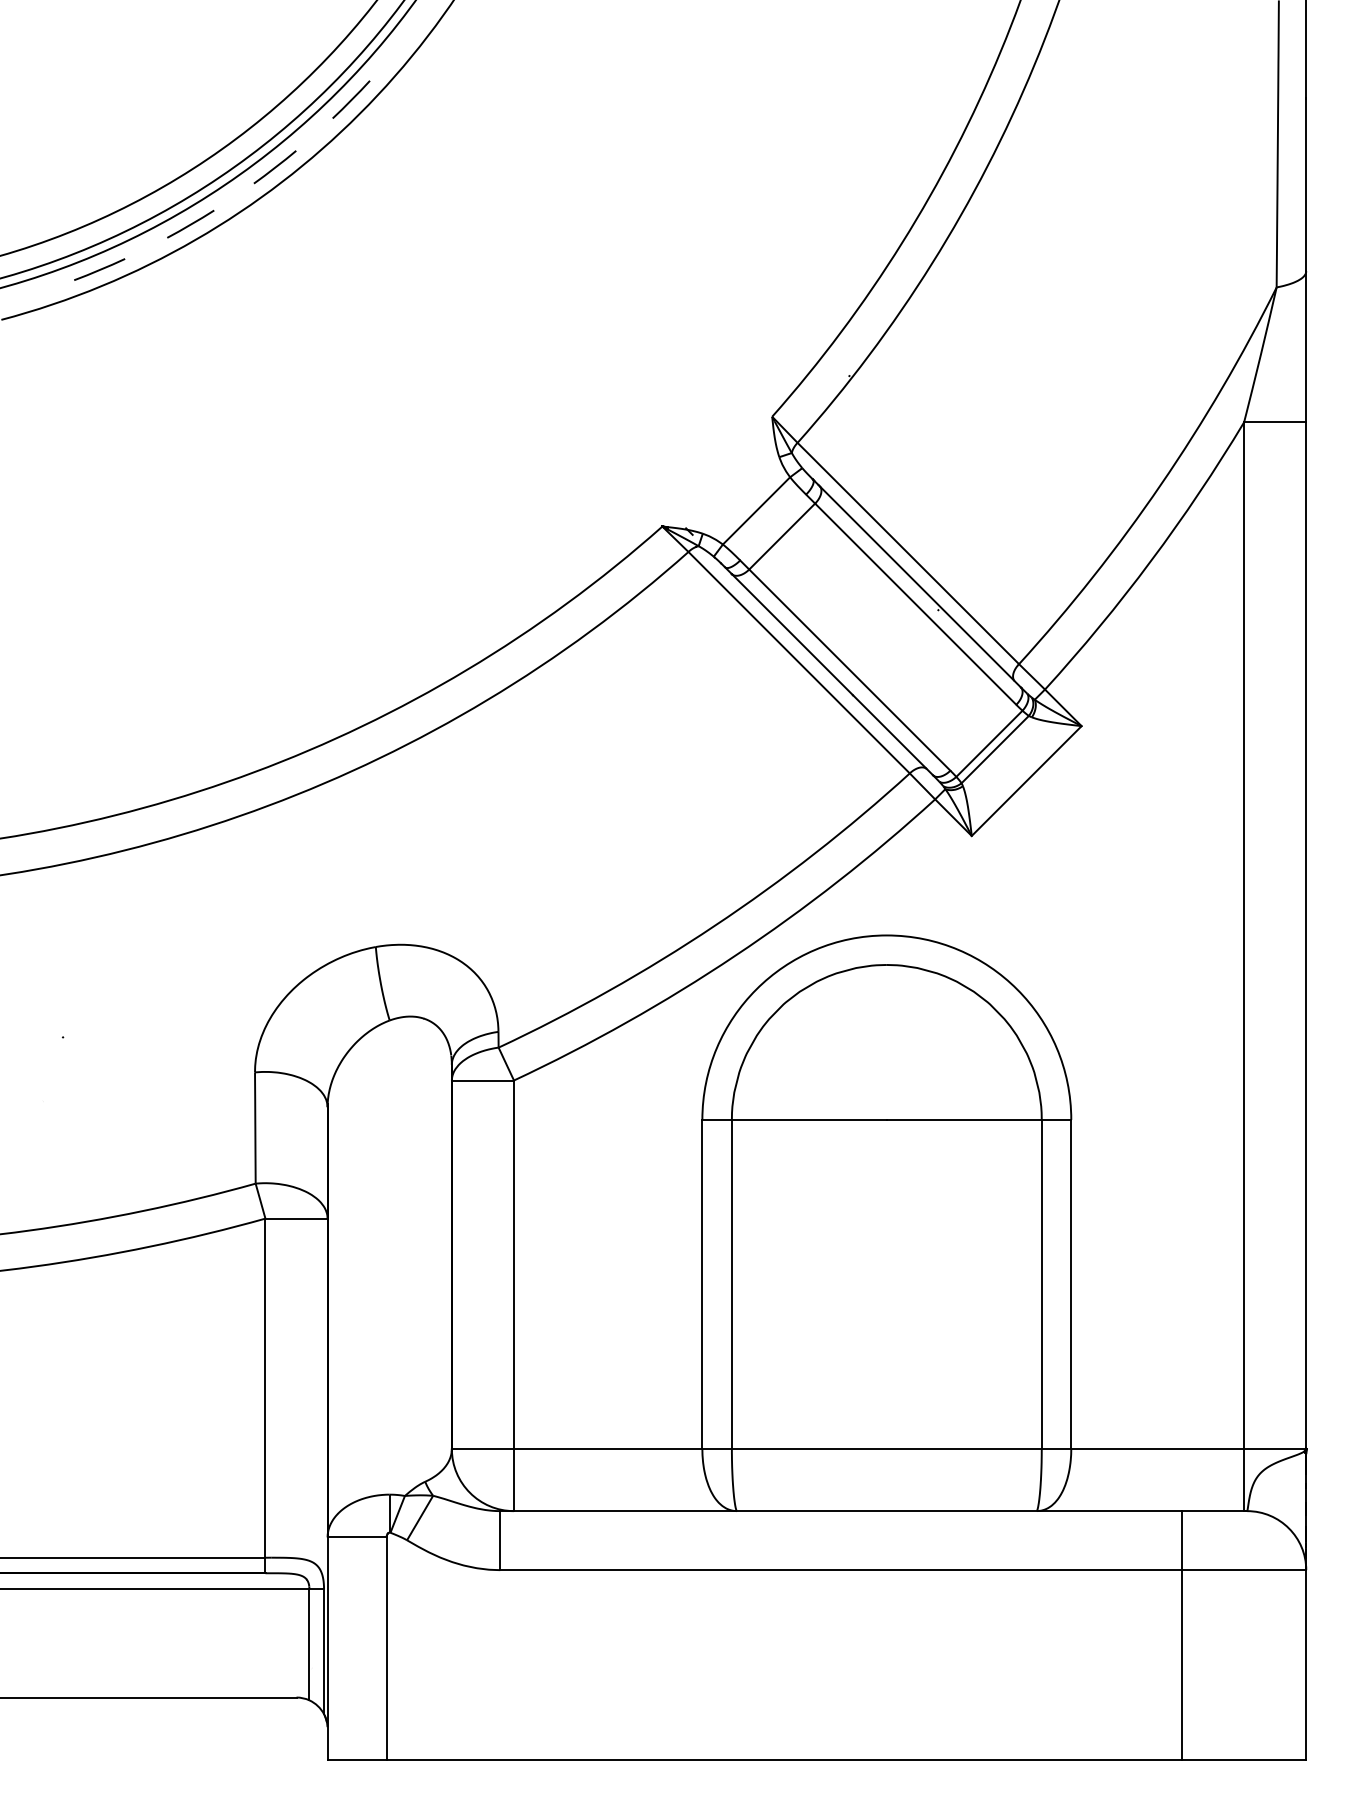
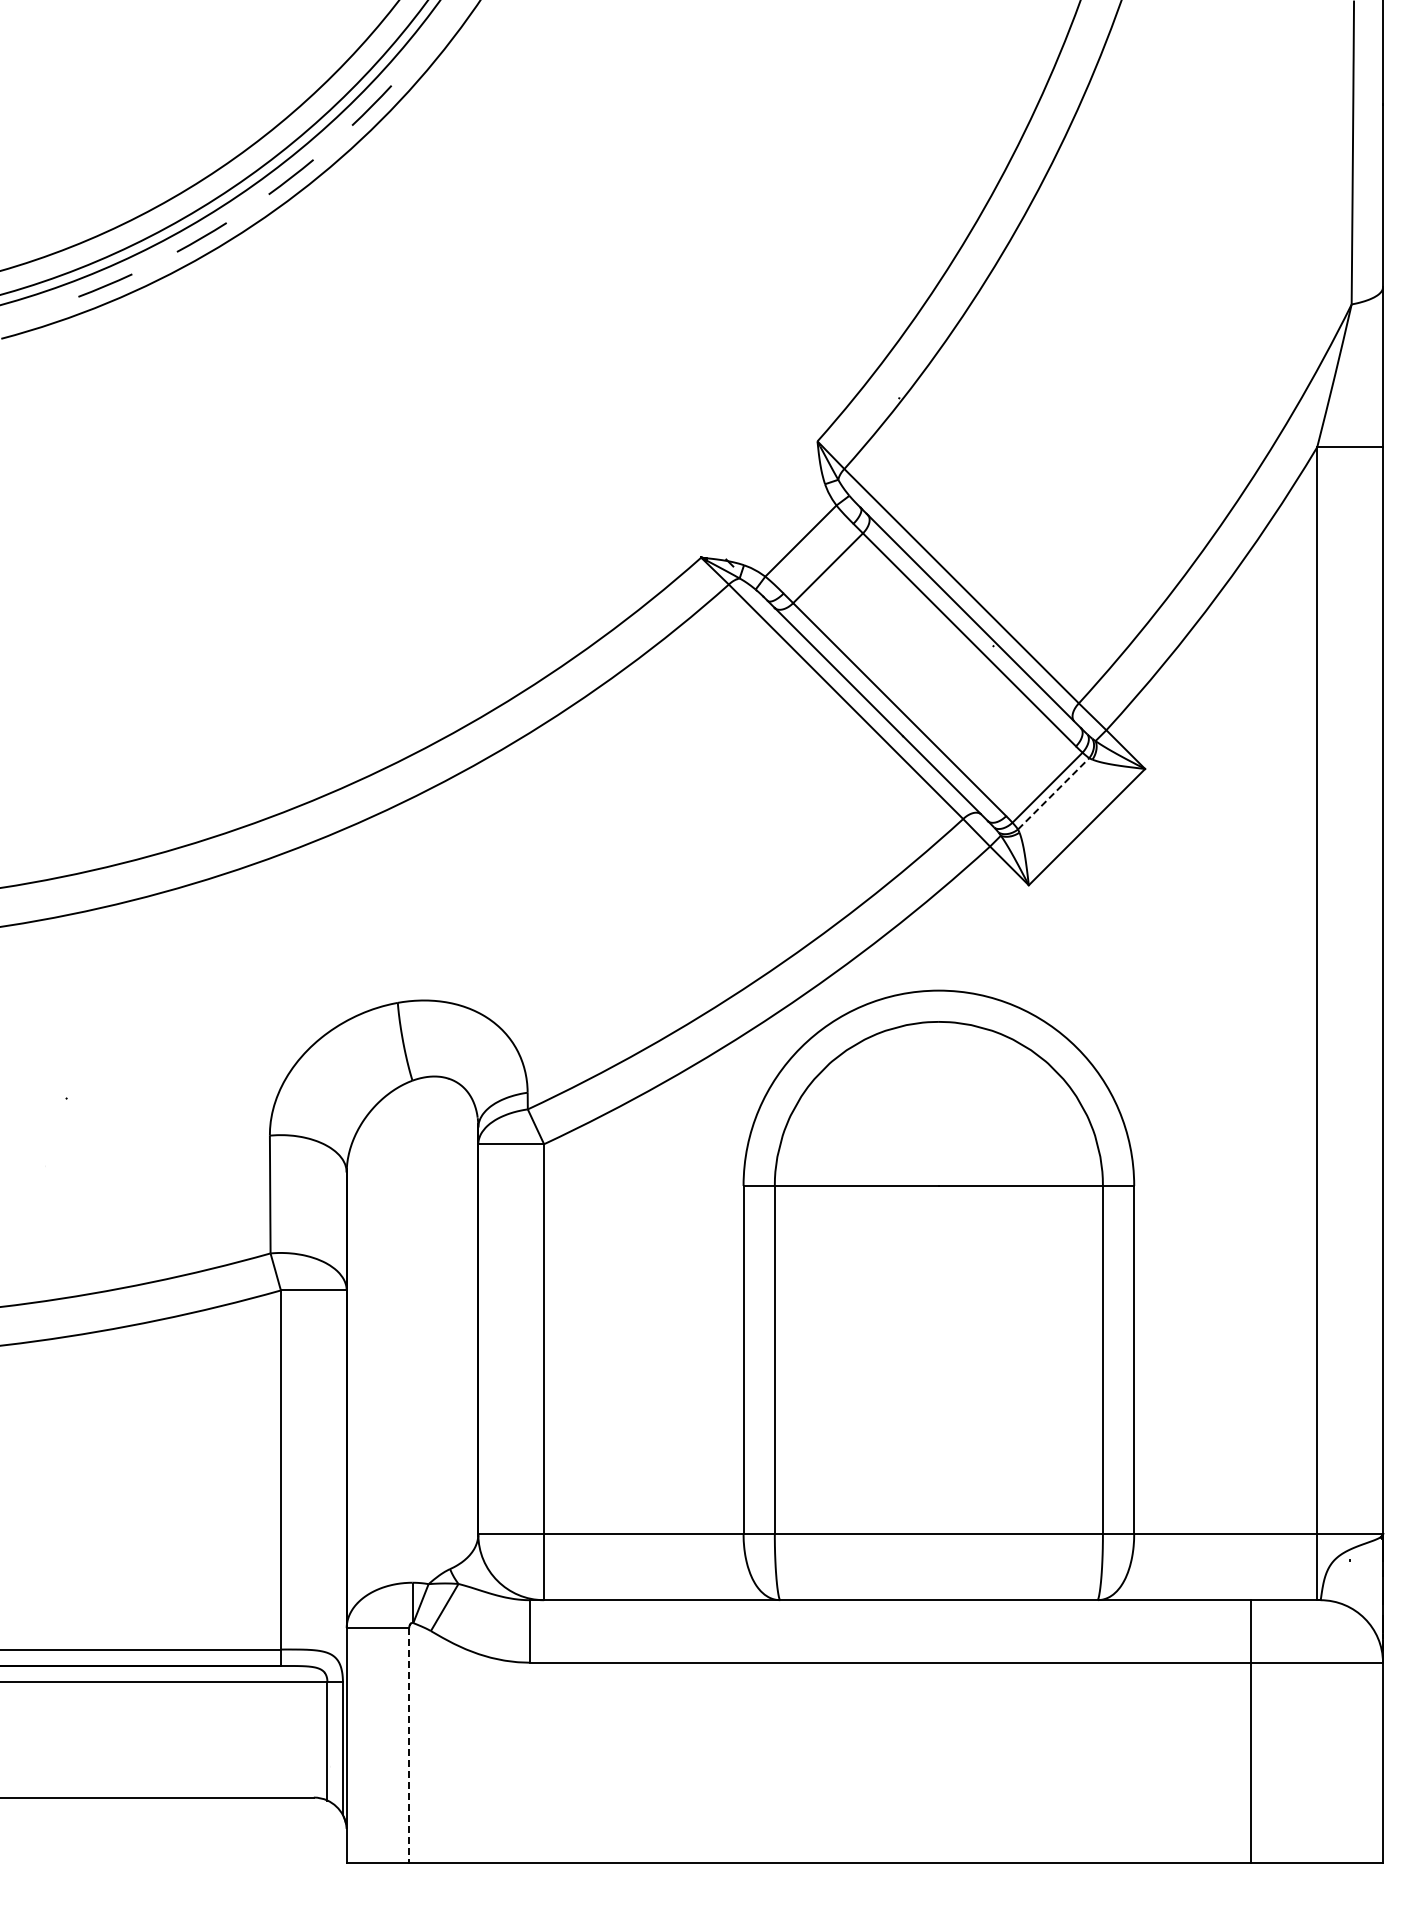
line: (996, 749) -> (1054, 793), solid -> dashed
line: (386, 1648) -> (409, 1745), solid -> dashed

